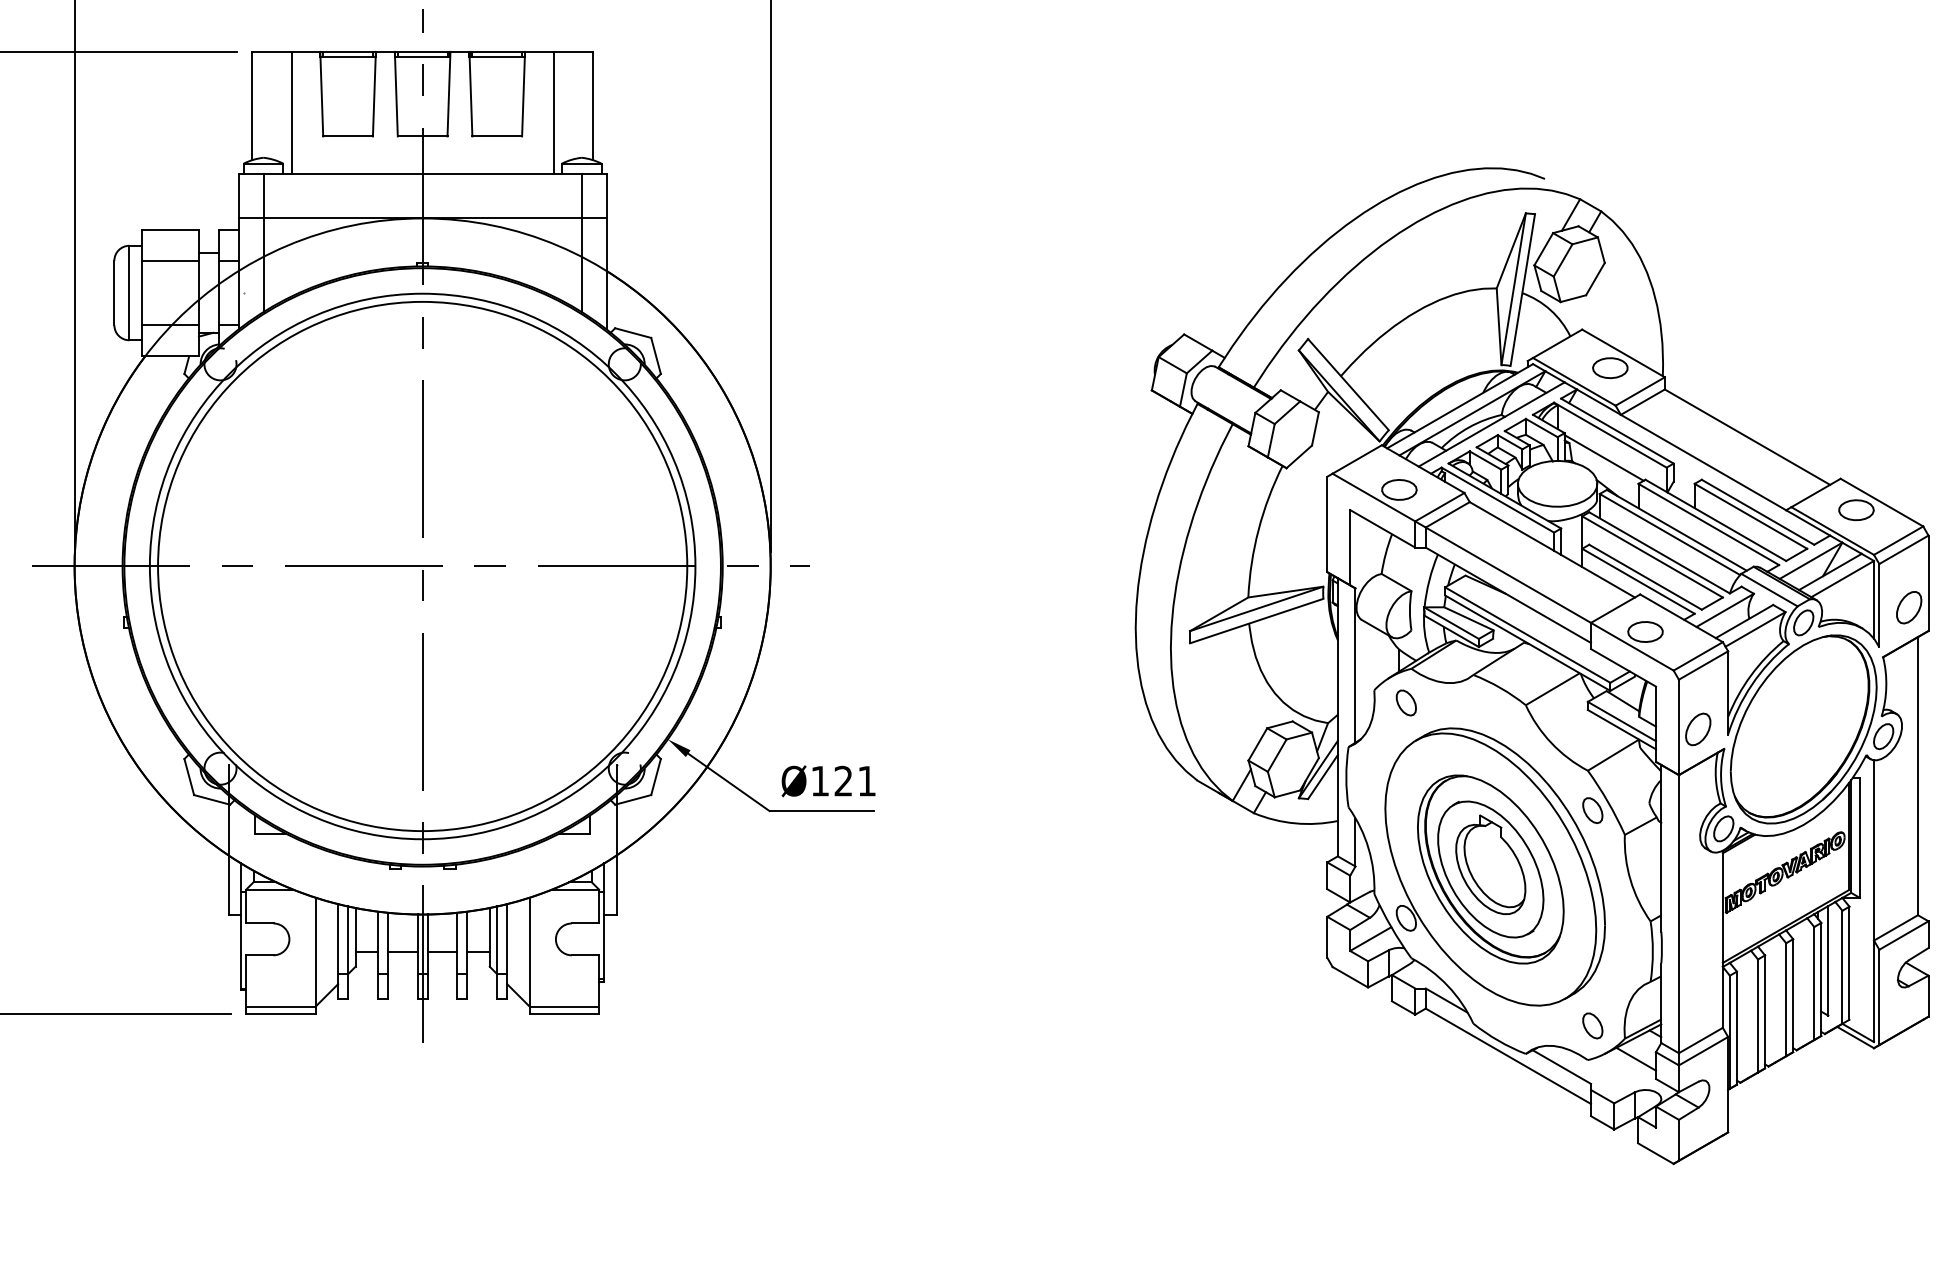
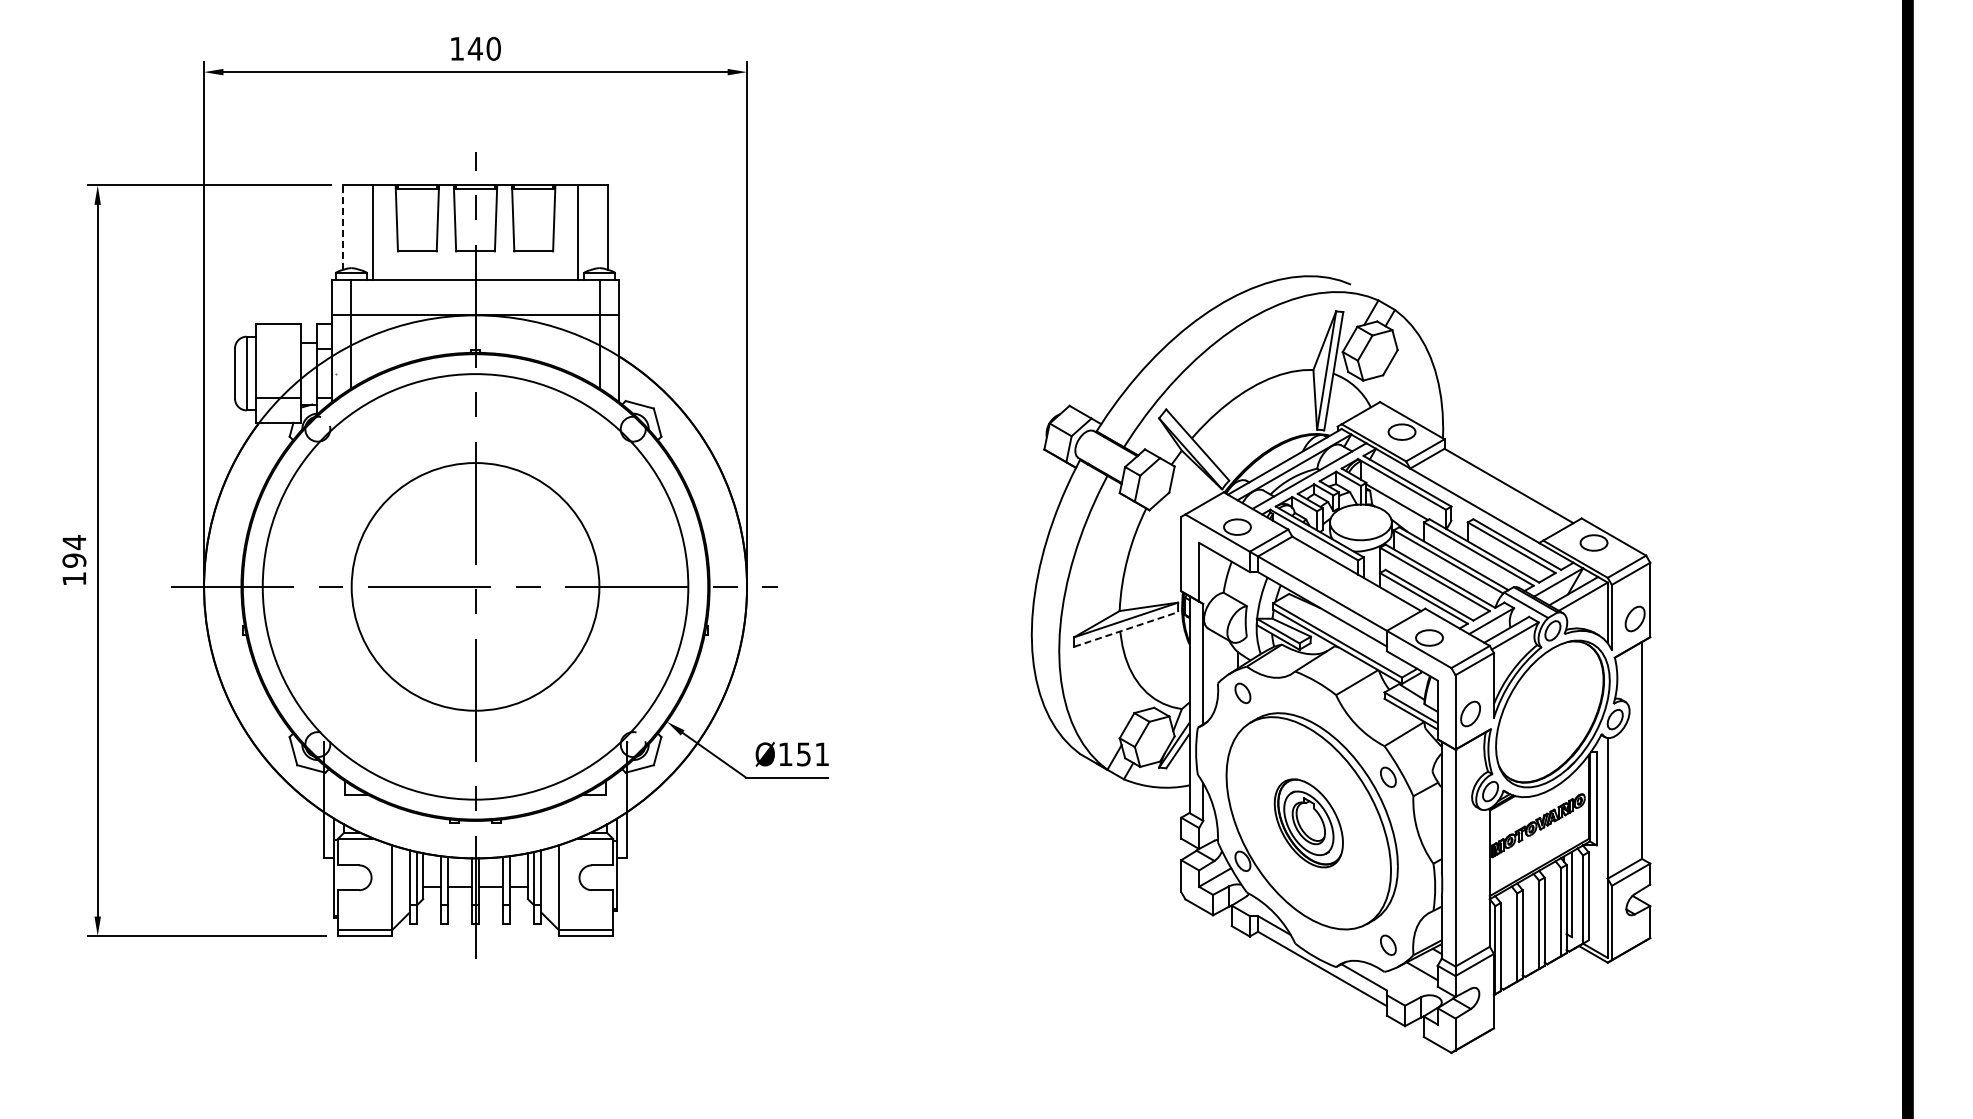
line: (252, 105) -> (342, 227), solid -> dashed
line: (170, 260) -> (278, 348), removed
circle: (422, 565) -> (475, 586), size x0.6
line: (1257, 621) -> (1126, 629), solid -> dashed
text: (843, 781) -> (803, 754), Ø121 -> Ø151
part: (1490, 869) -> (1308, 823), size x0.6

